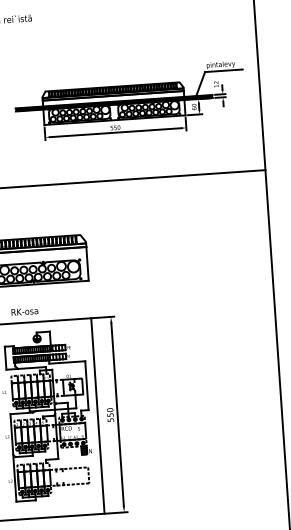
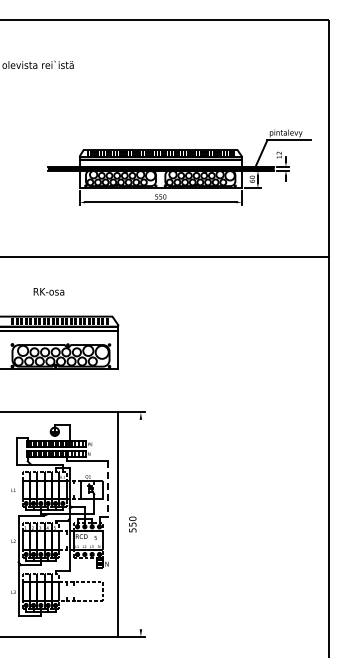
text: (24, 311) -> (48, 291), moved
line: (87, 386) -> (108, 489), solid -> dashed
line: (117, 414) -> (140, 524), removed

